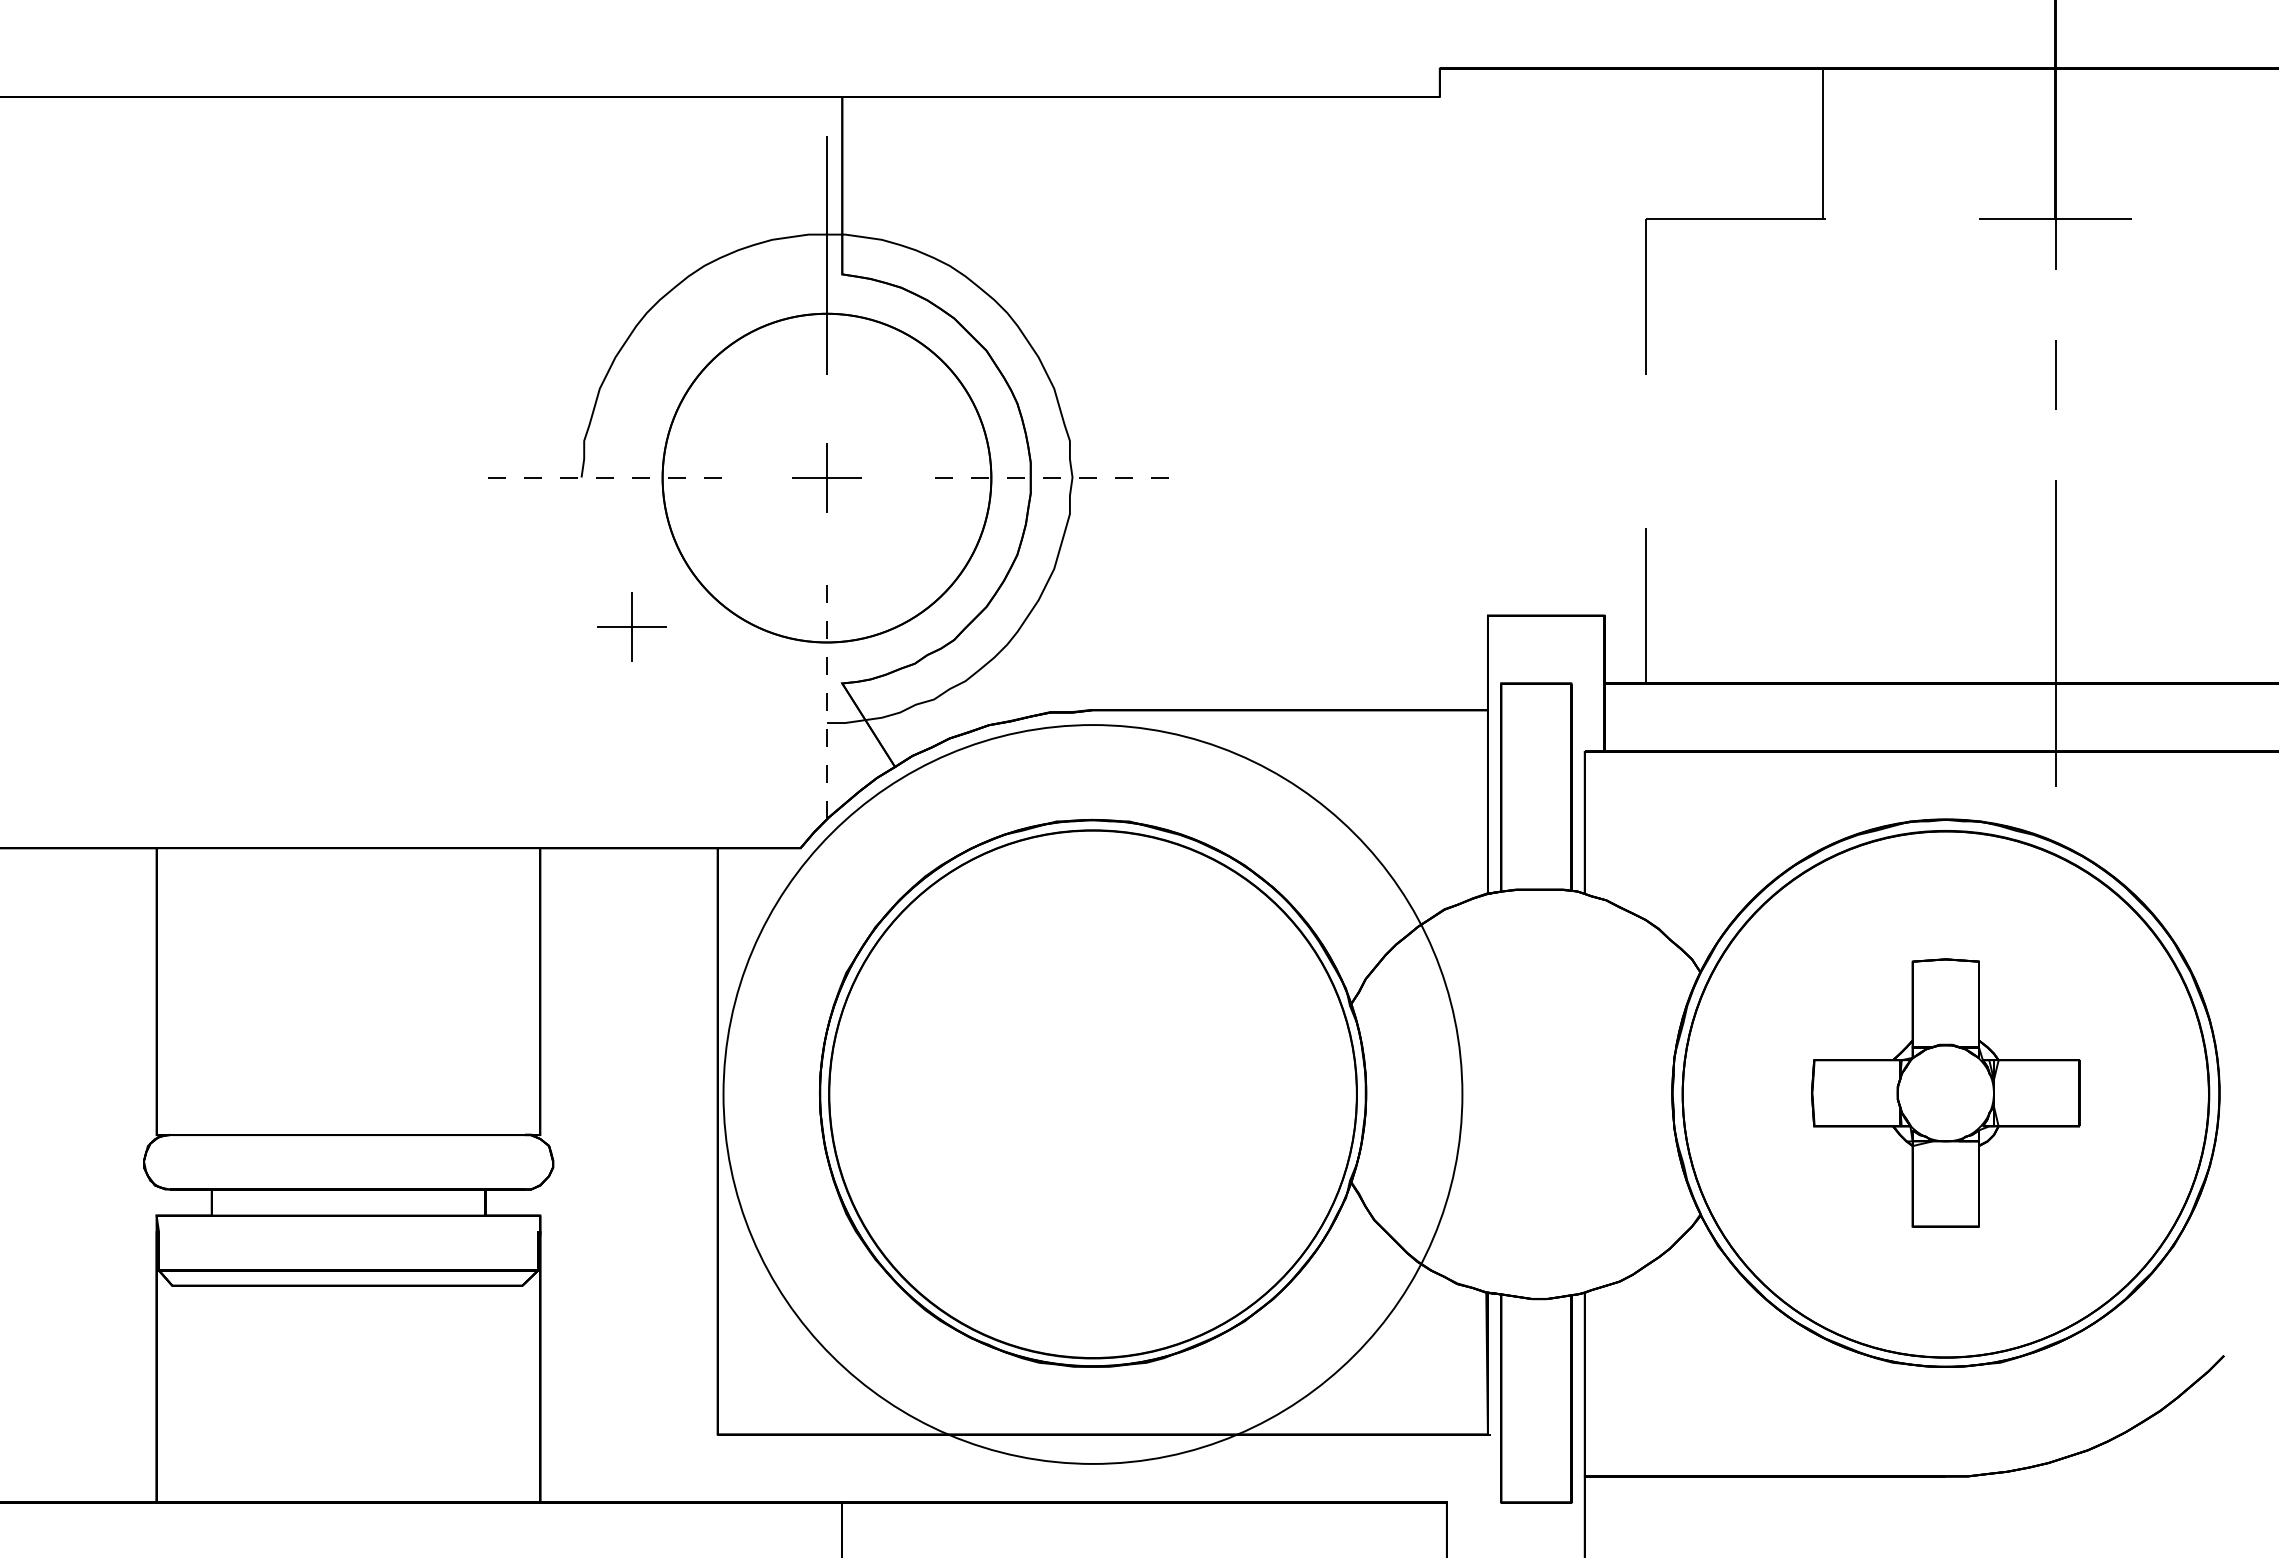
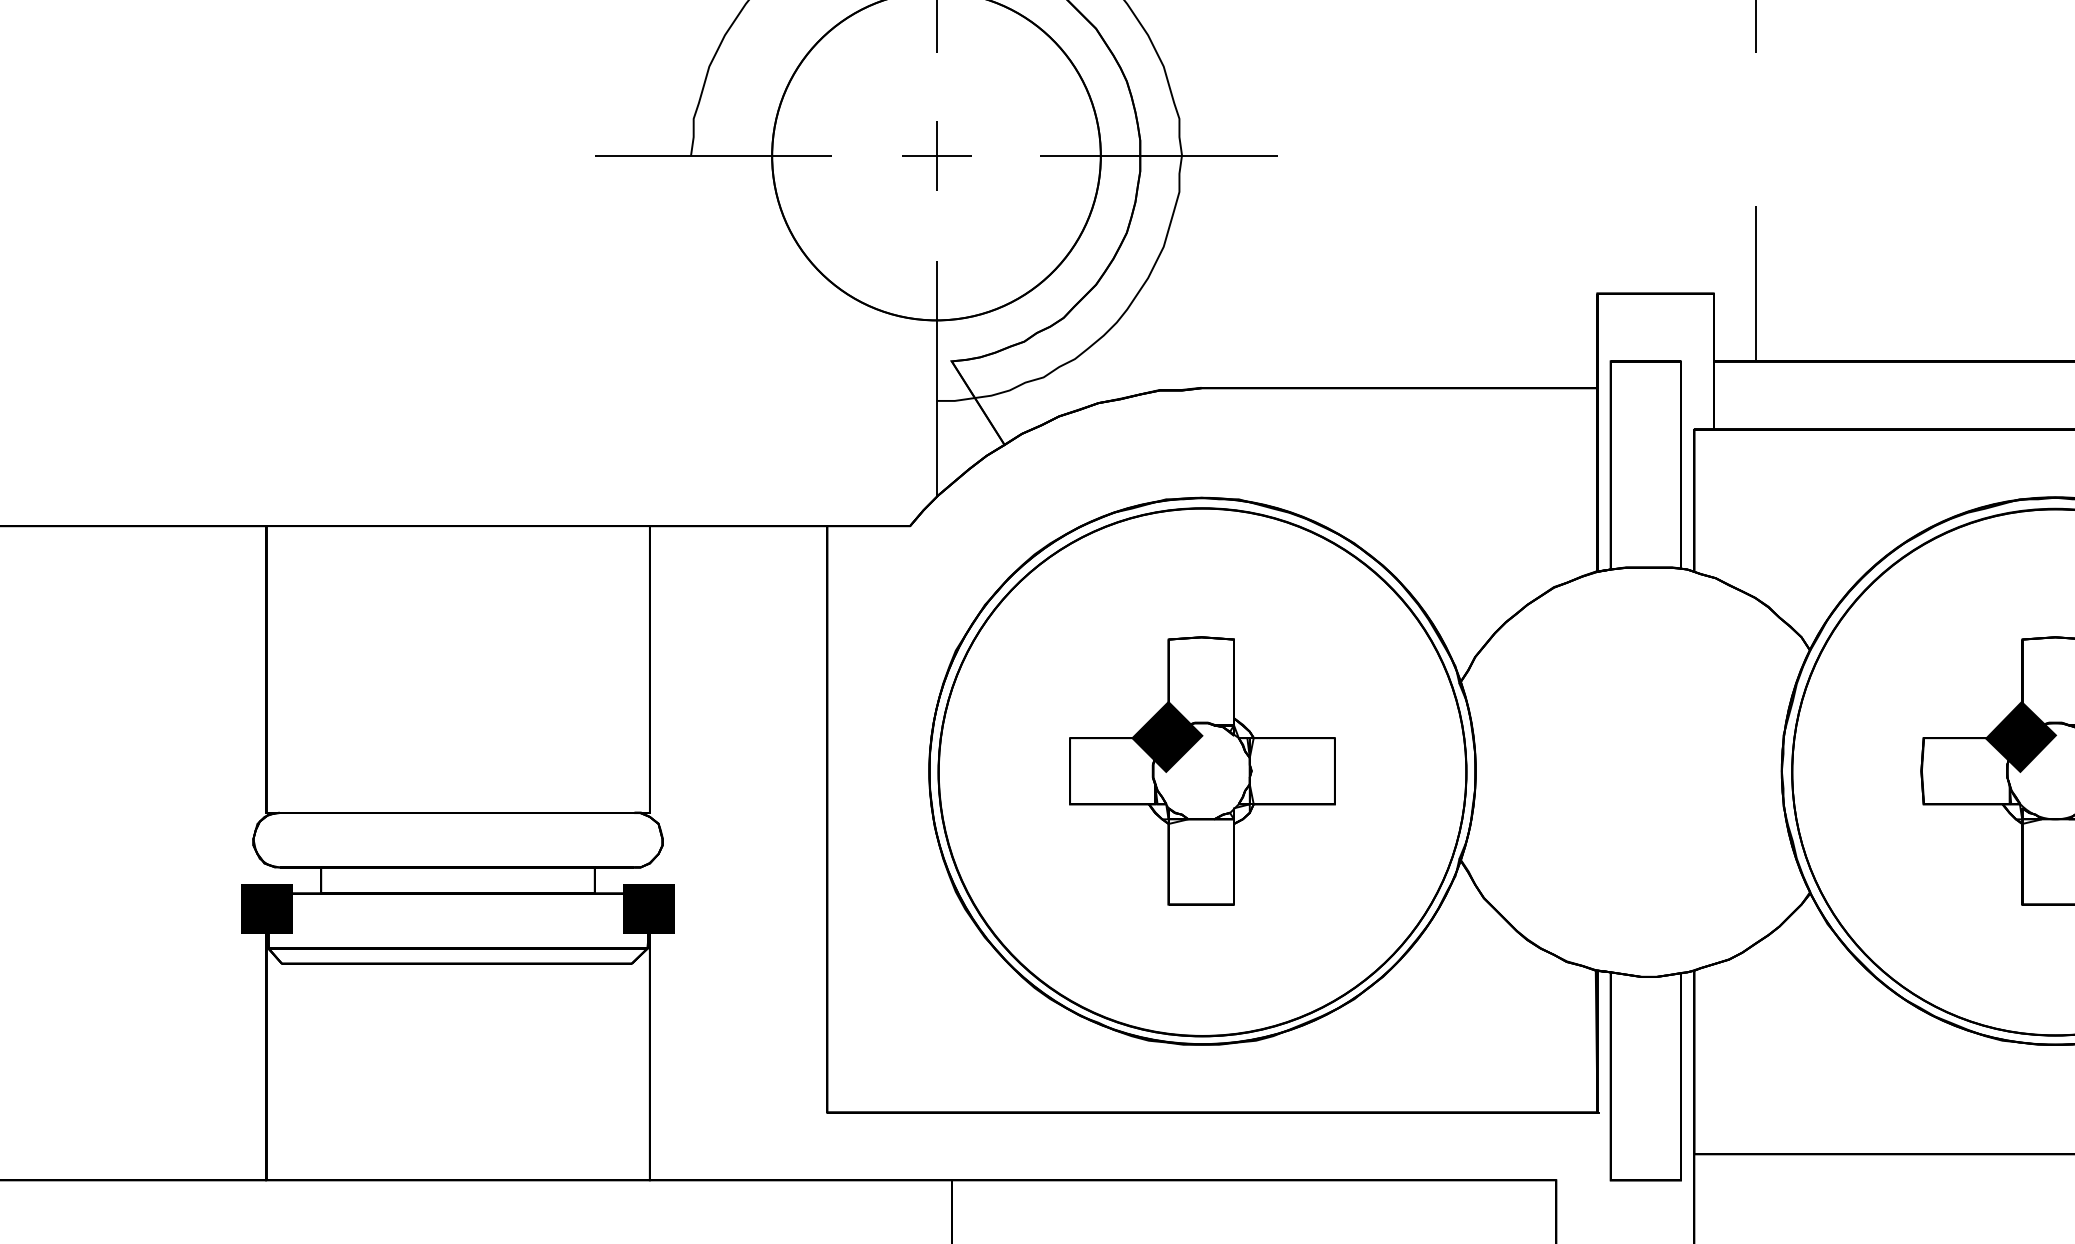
line: (603, 477) -> (713, 155), dashed -> solid
line: (1048, 477) -> (1158, 155), dashed -> solid
part: (631, 626) -> (741, 304), removed
line: (827, 700) -> (937, 378), dashed -> solid
fill: (1911, 1058) -> (2021, 736), added
part: (1092, 1092) -> (1202, 770), added
circle: (1092, 1094) -> (1202, 772), size x0.71
fill: (157, 1231) -> (267, 909), added
fill: (539, 1231) -> (649, 909), added

